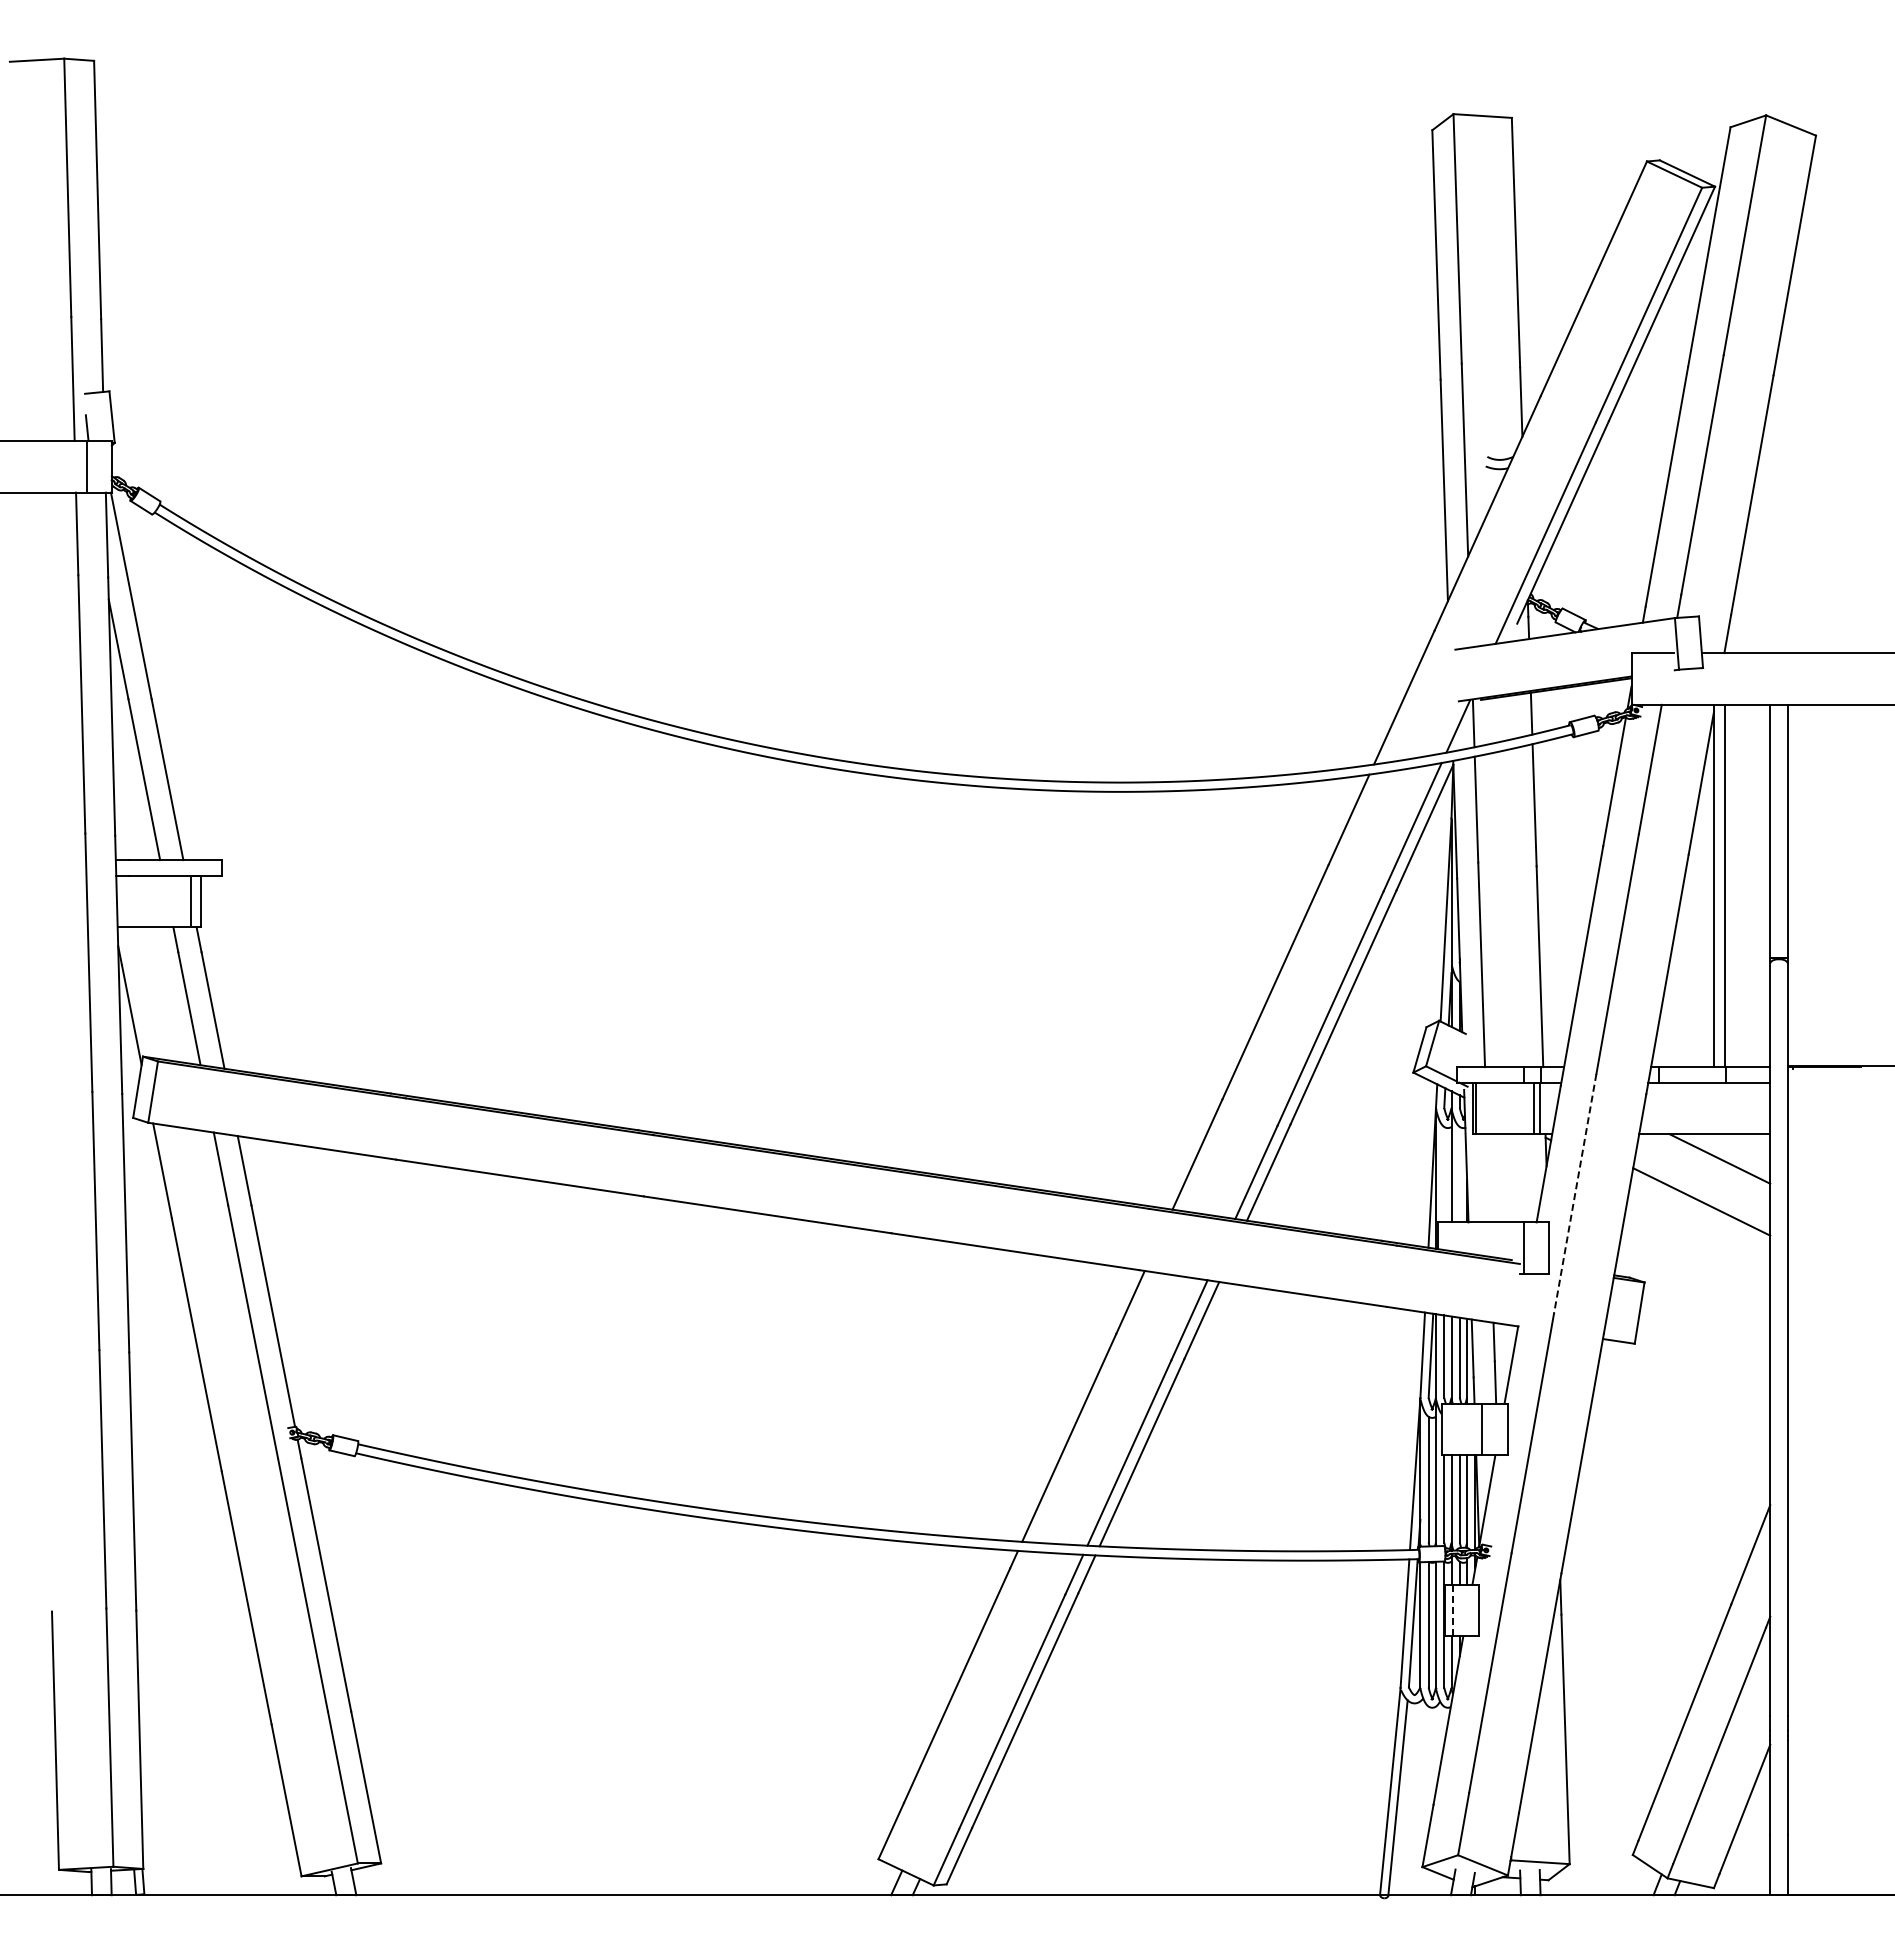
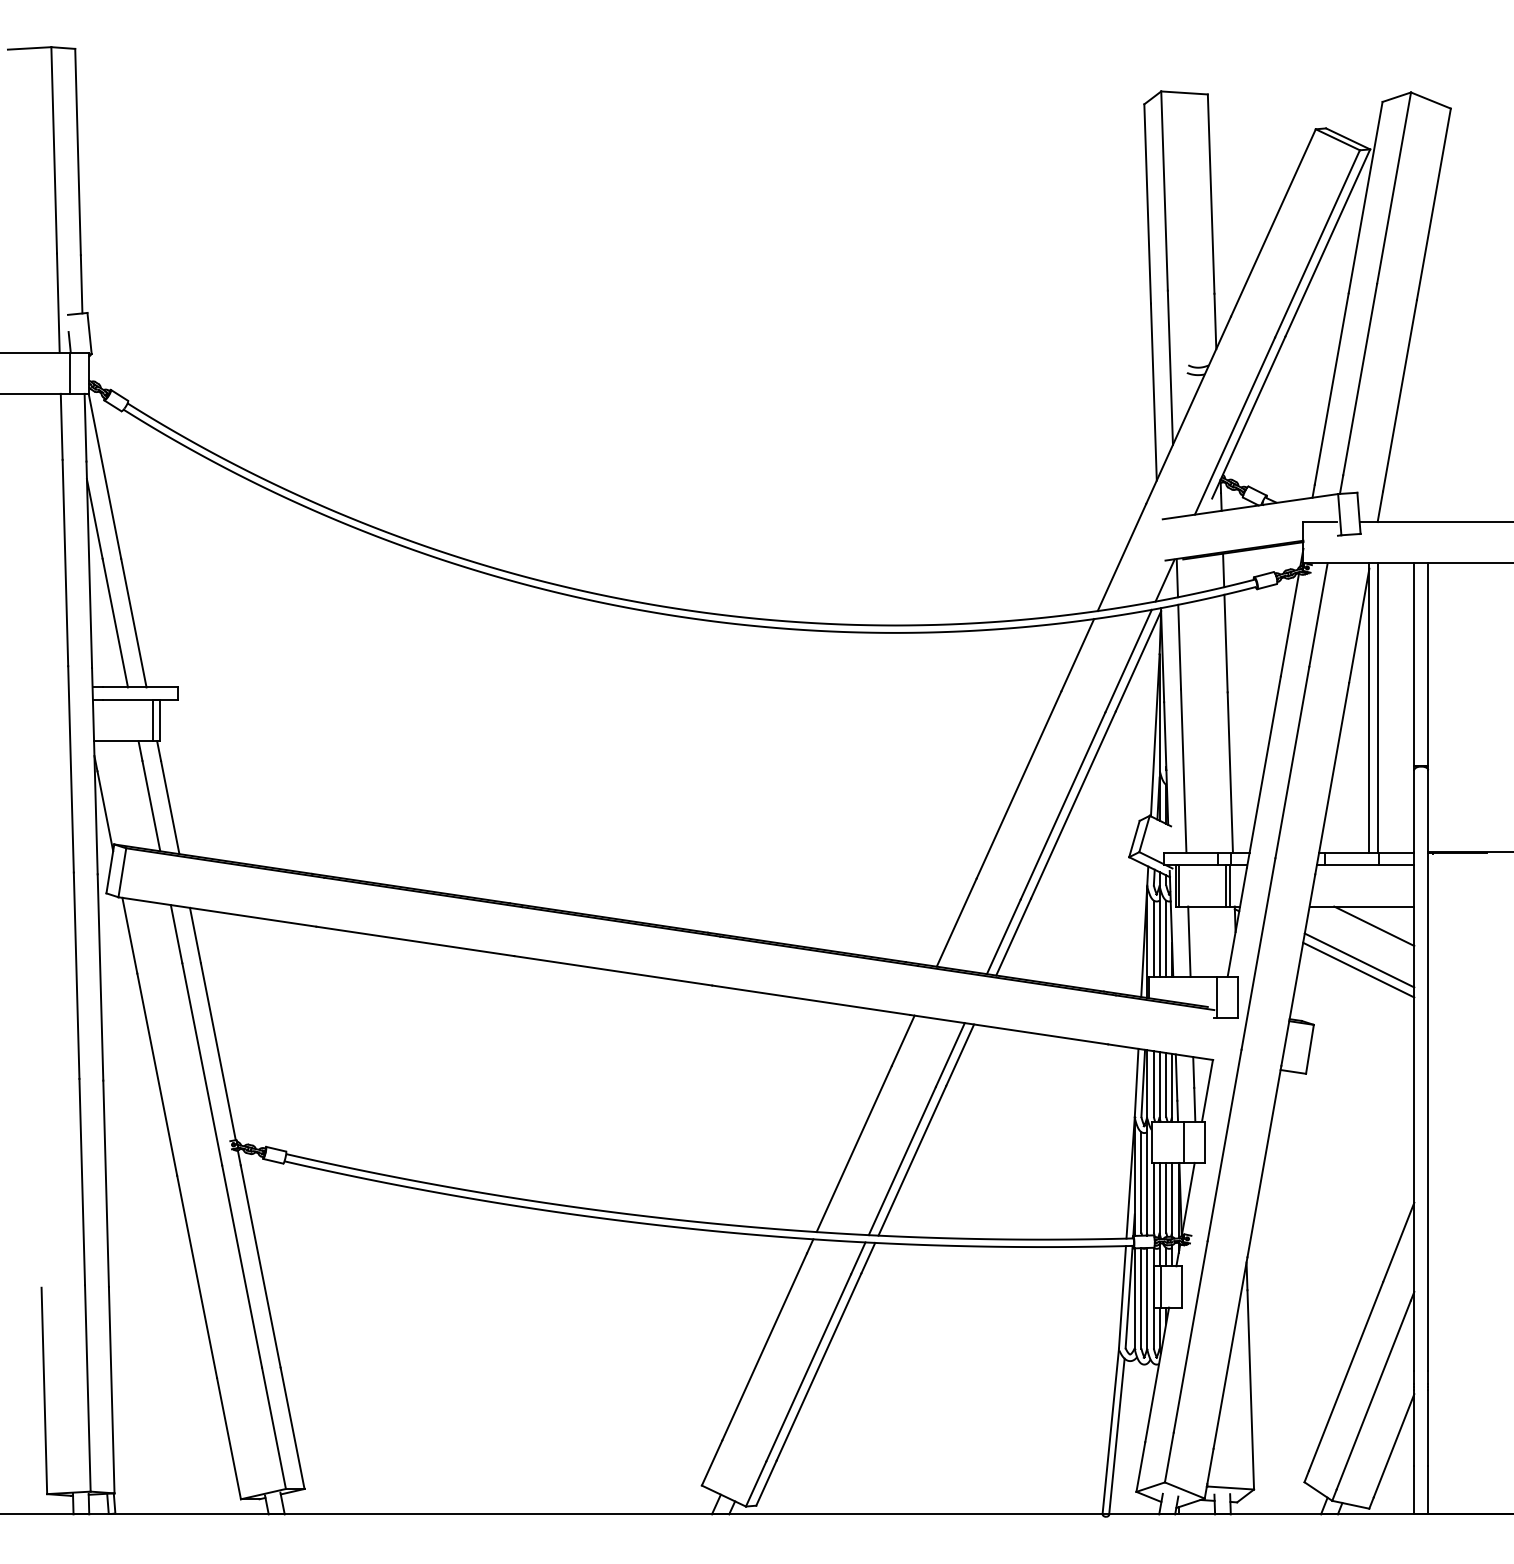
line: (1444, 1174) -> (1154, 938), added
line: (1459, 1174) -> (1166, 938), added
line: (1488, 1178) -> (1189, 941), added
line: (1575, 1193) -> (1258, 953), dashed -> solid
line: (1700, 1213) -> (1358, 969), added
line: (1453, 1610) -> (1161, 1286), dashed -> solid

